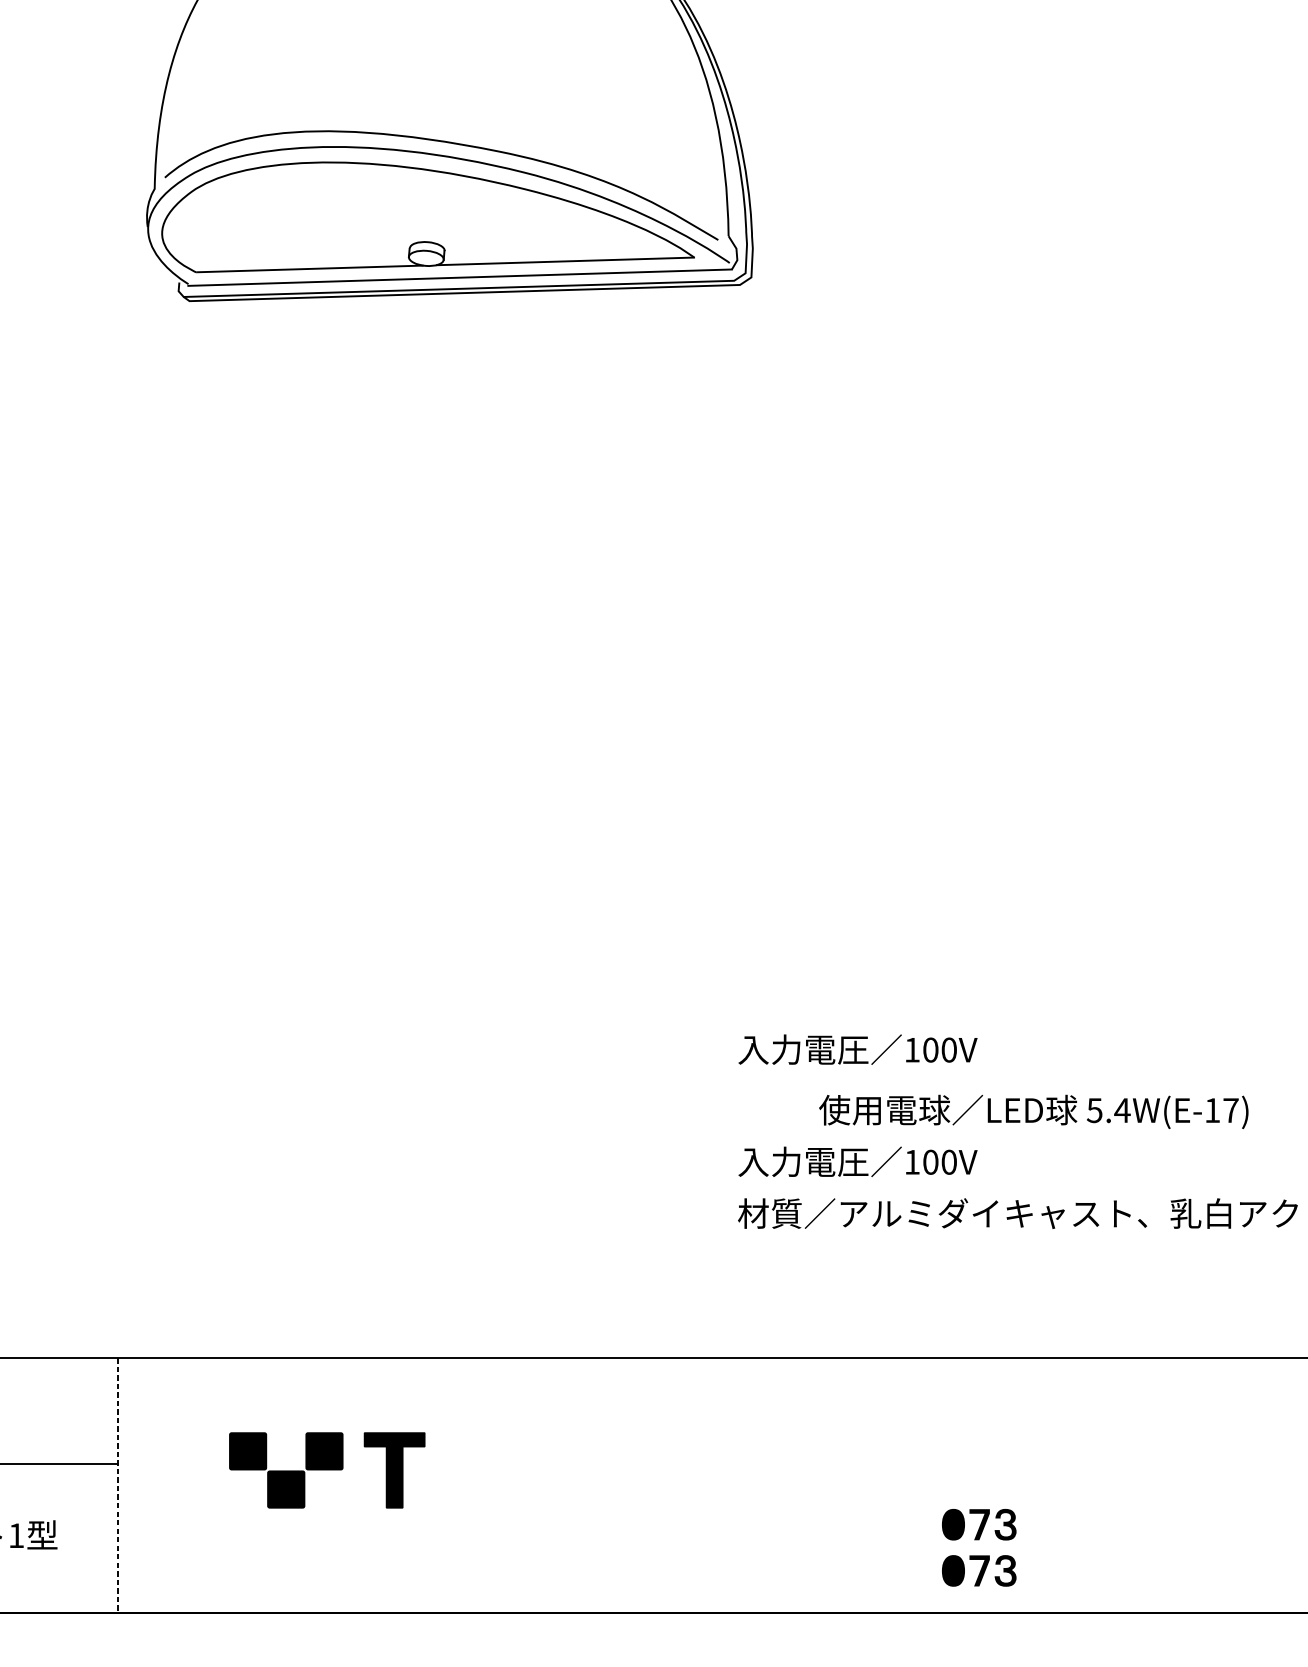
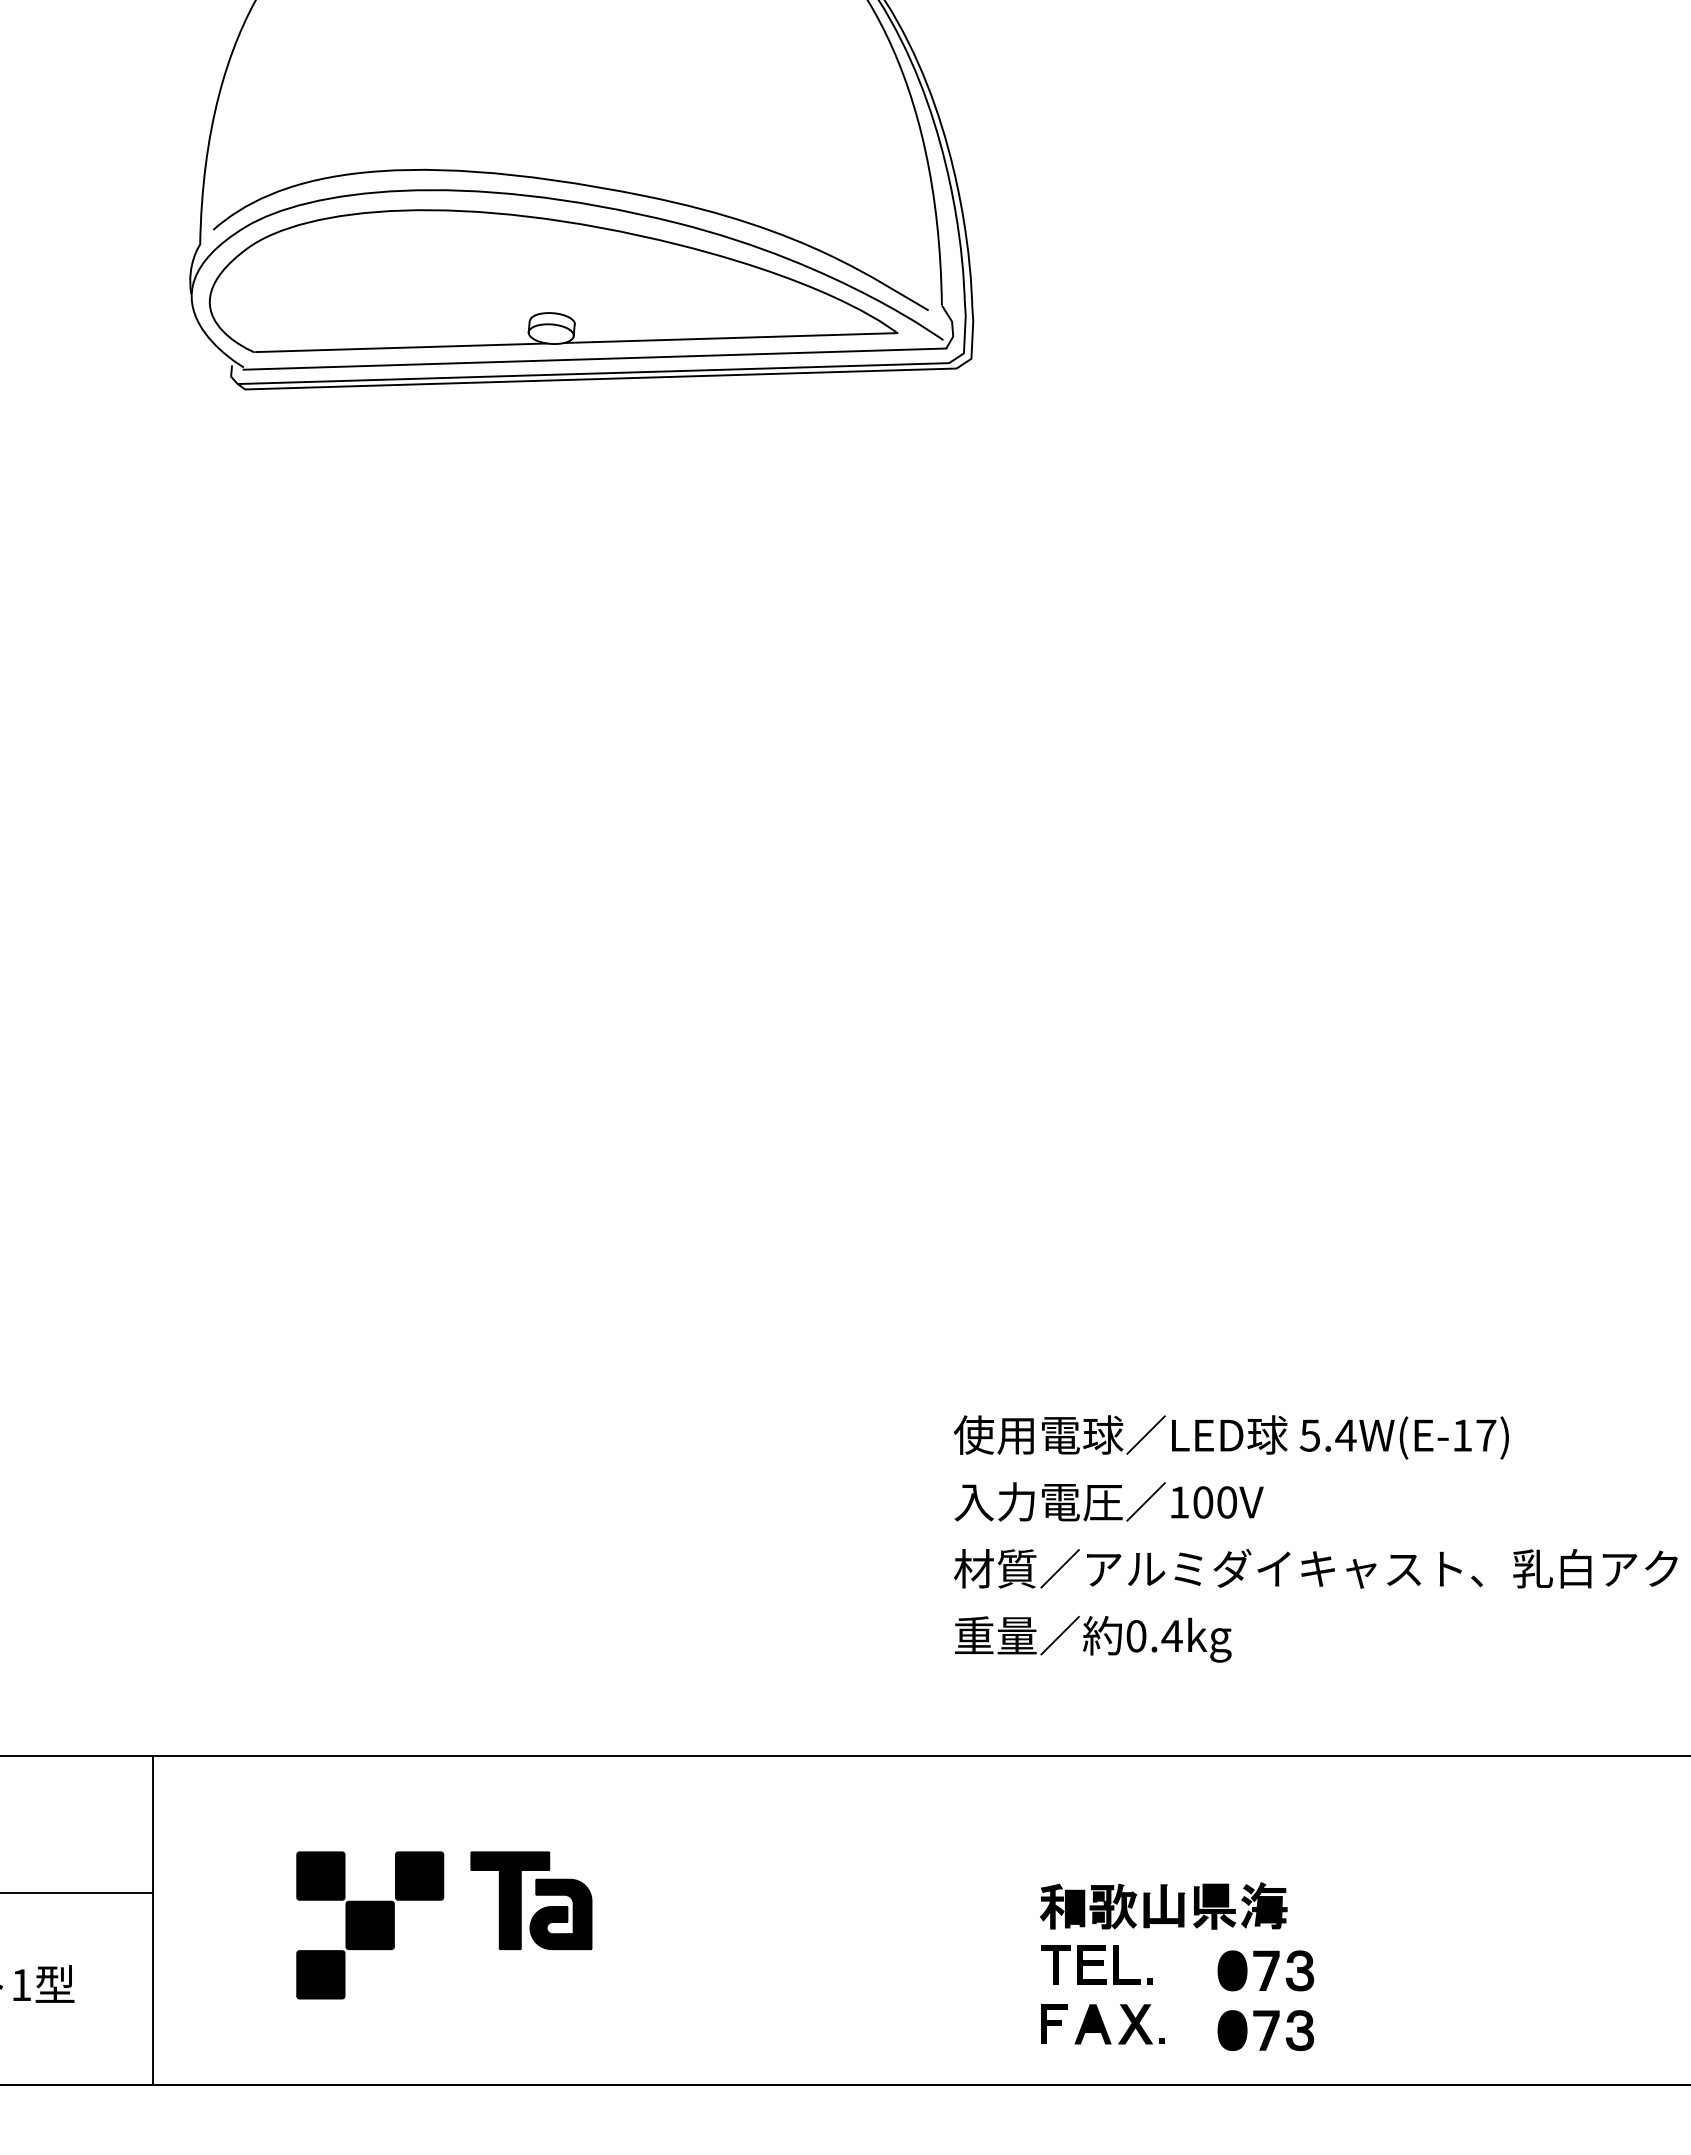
part: (857, 1049) -> (1108, 1356), removed
part: (1033, 1112) -> (1230, 1437), moved
part: (845, 1268) -> (1093, 1639), added
part: (433, 1481) -> (560, 1914), added
line: (118, 1485) -> (153, 1920), dashed -> solid
fill: (247, 1527) -> (320, 1974), added
part: (891, 1530) -> (1152, 1978), added

